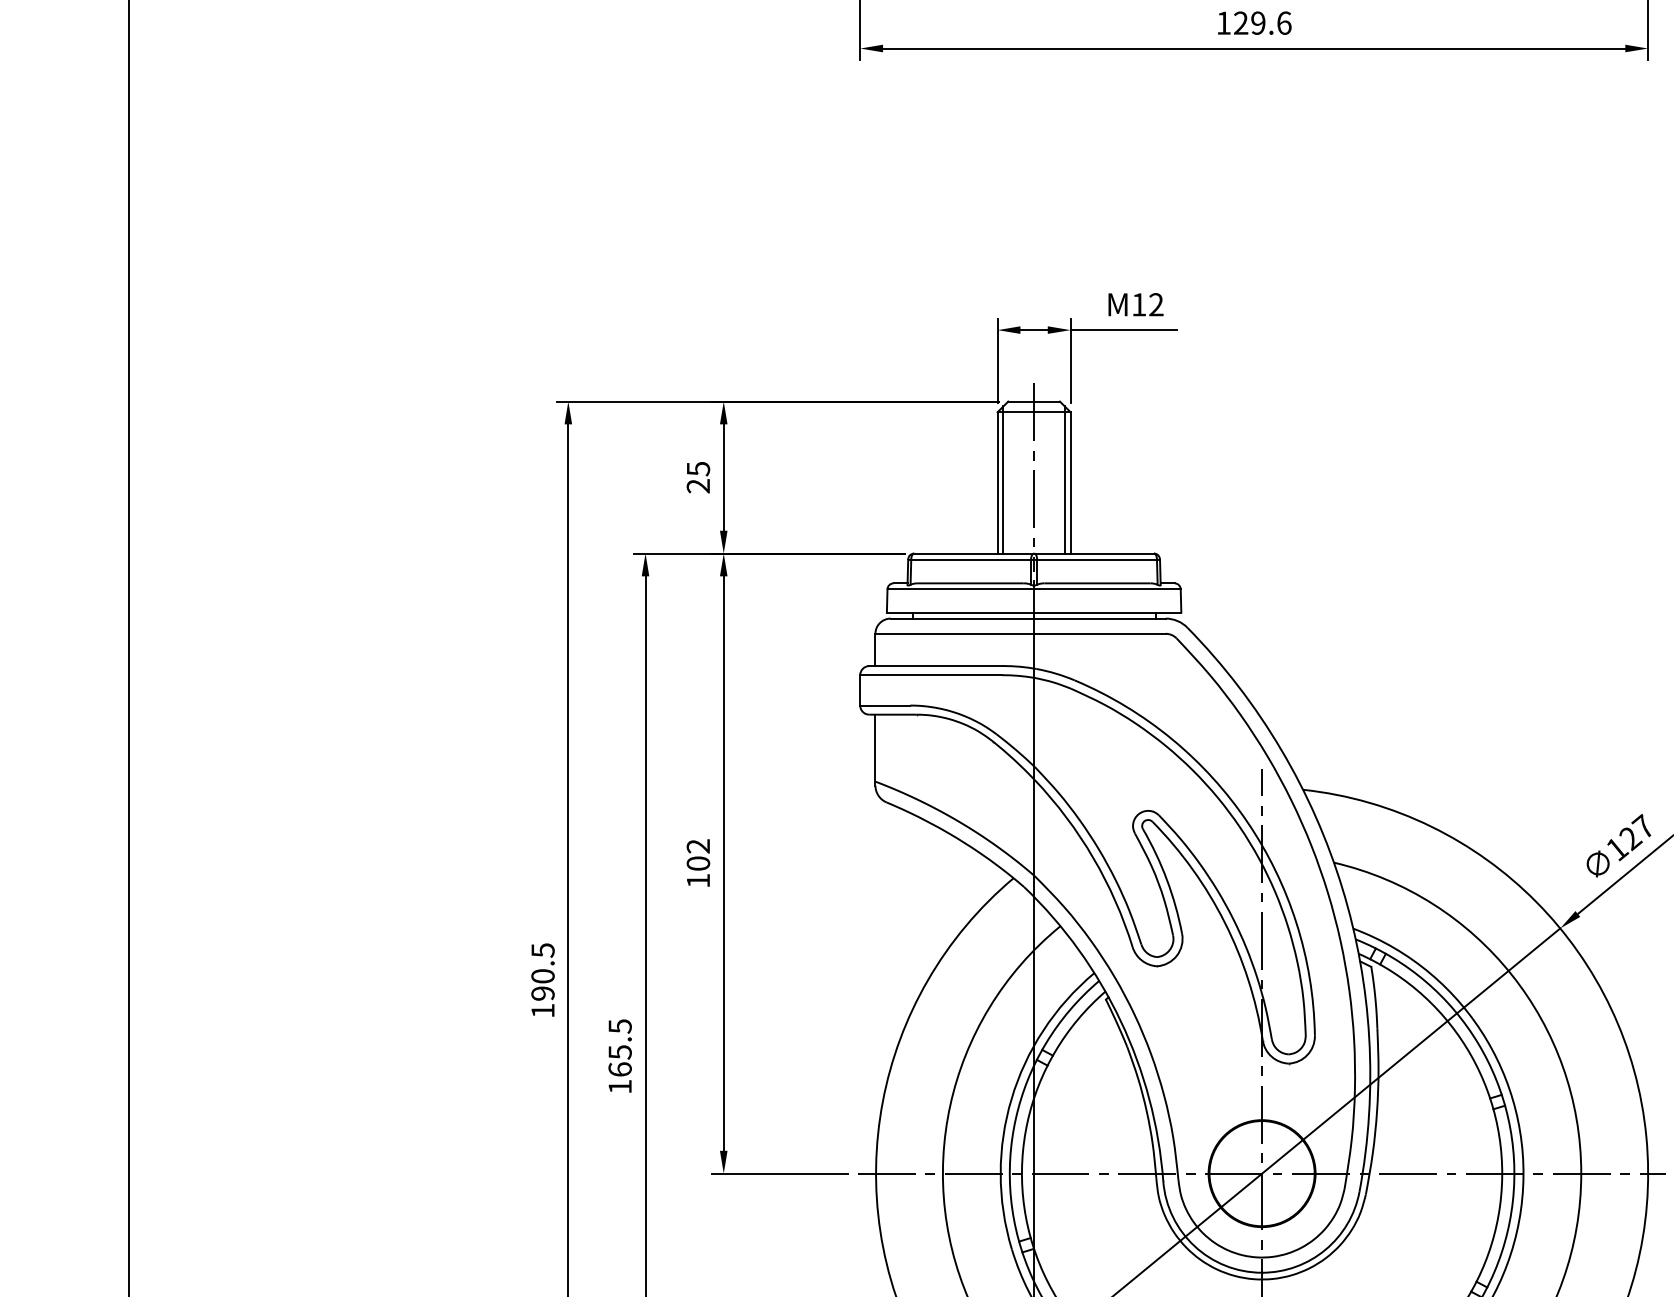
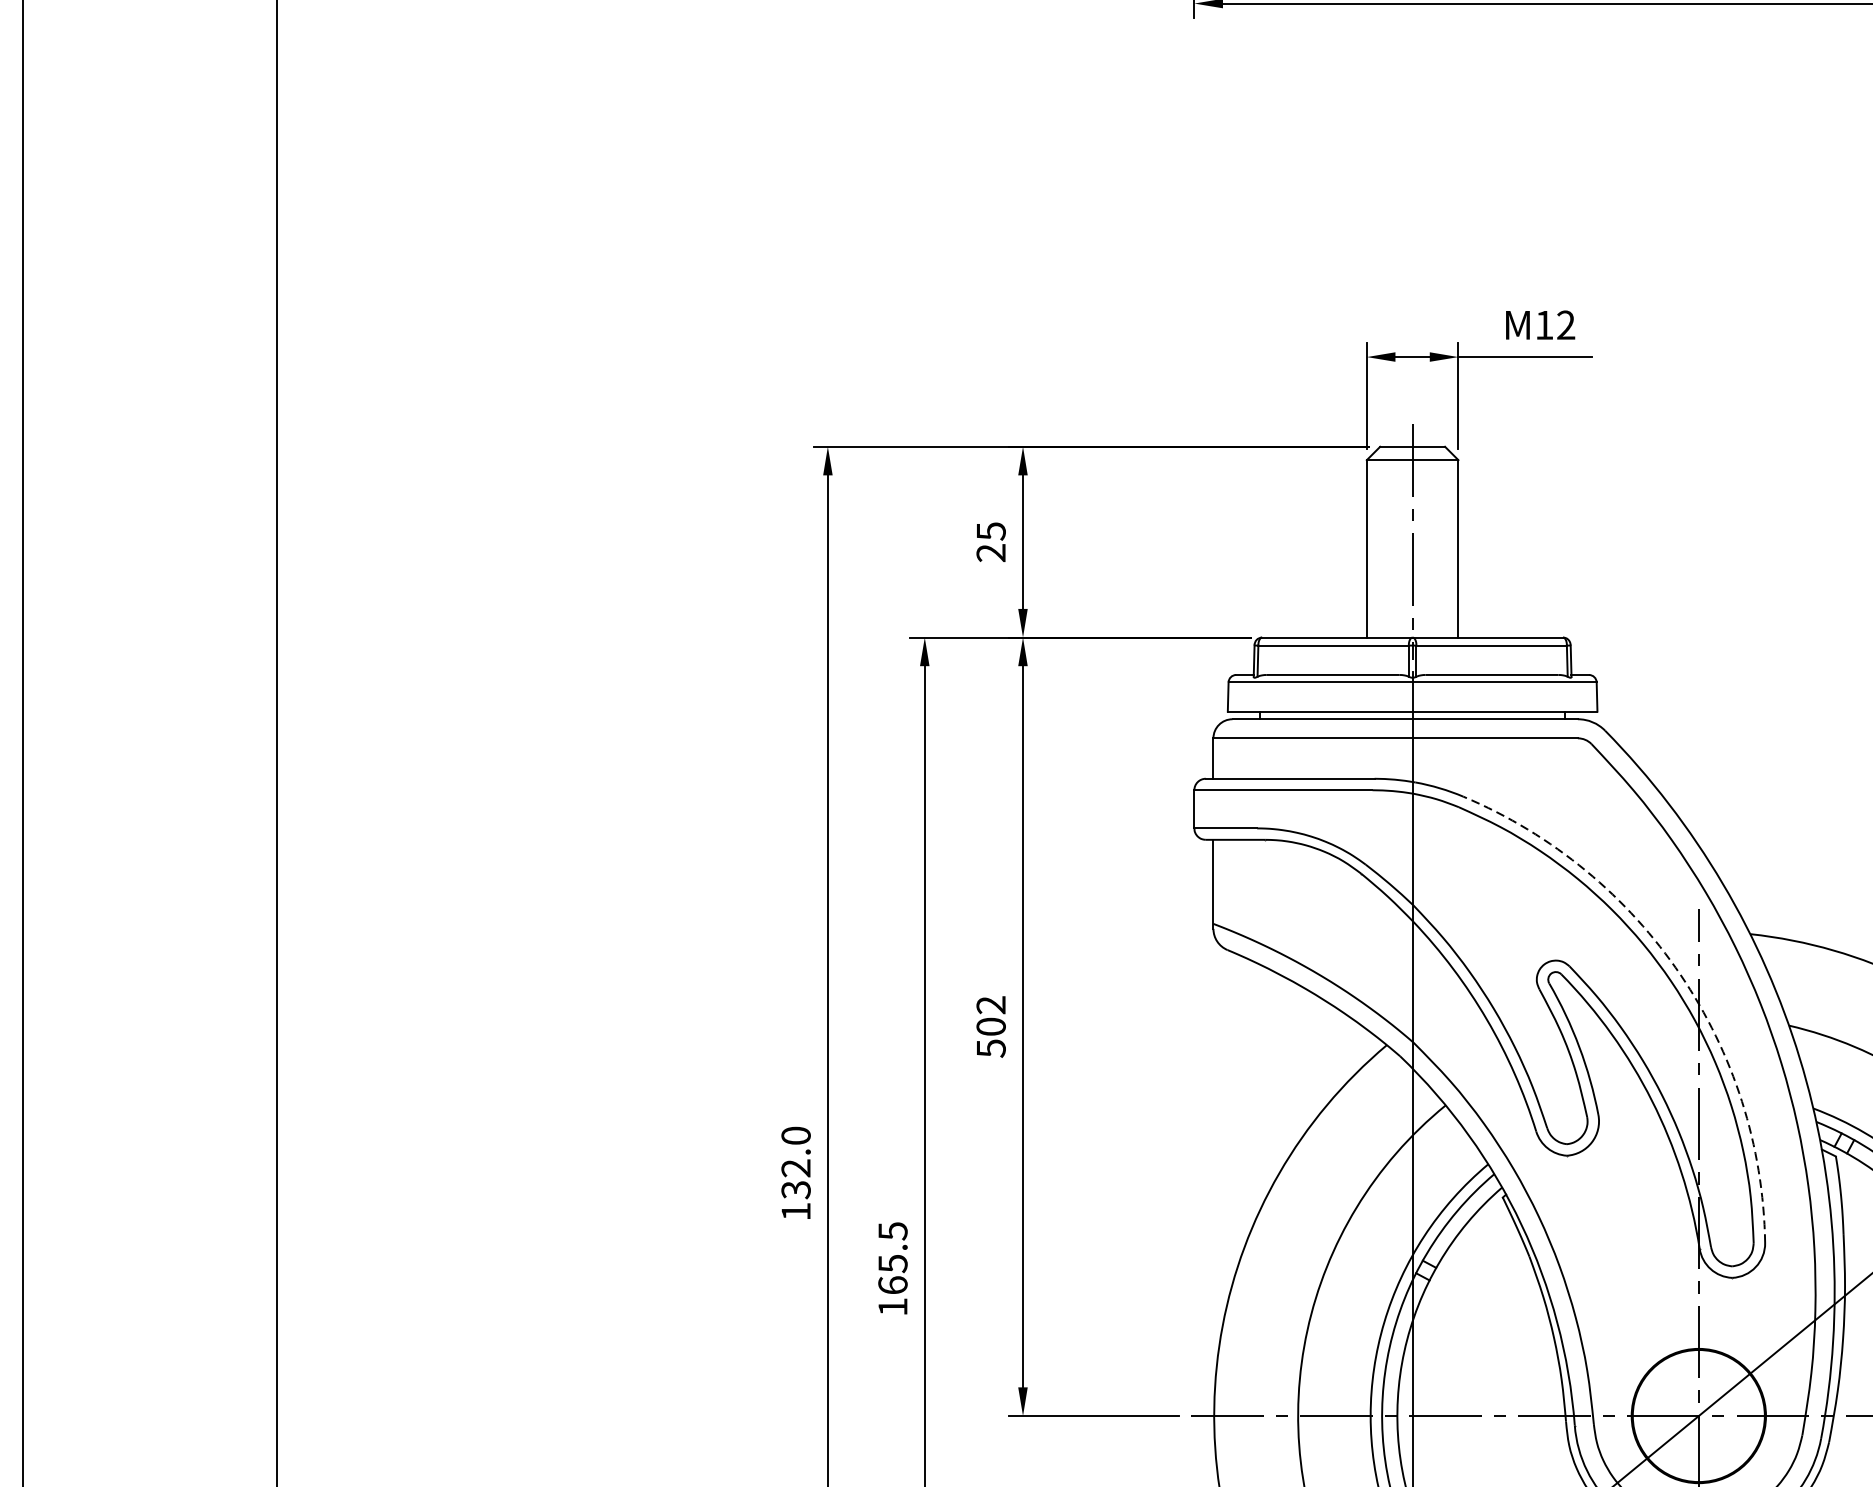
line: (1003, 479) -> (1374, 544), removed
line: (1064, 479) -> (1450, 544), removed
arc: (1247, 822) -> (1680, 975), solid -> dashed
text: (698, 880) -> (991, 1048), 102 -> 502
text: (542, 972) -> (795, 1163), 190.5 -> 132.0

